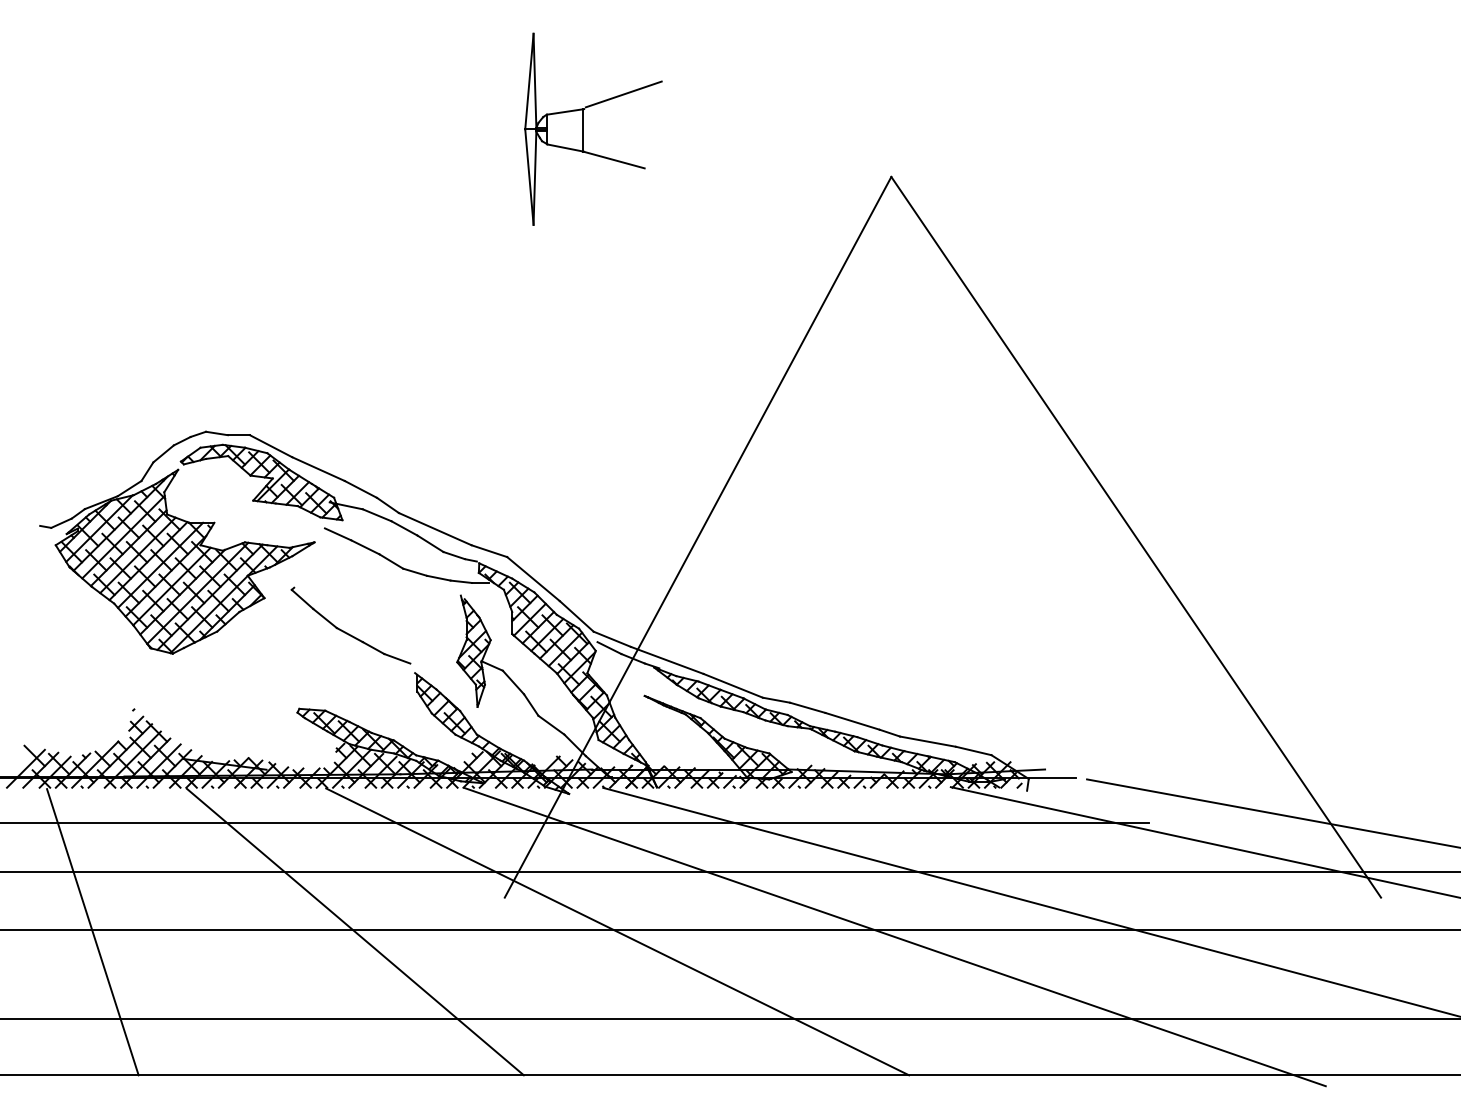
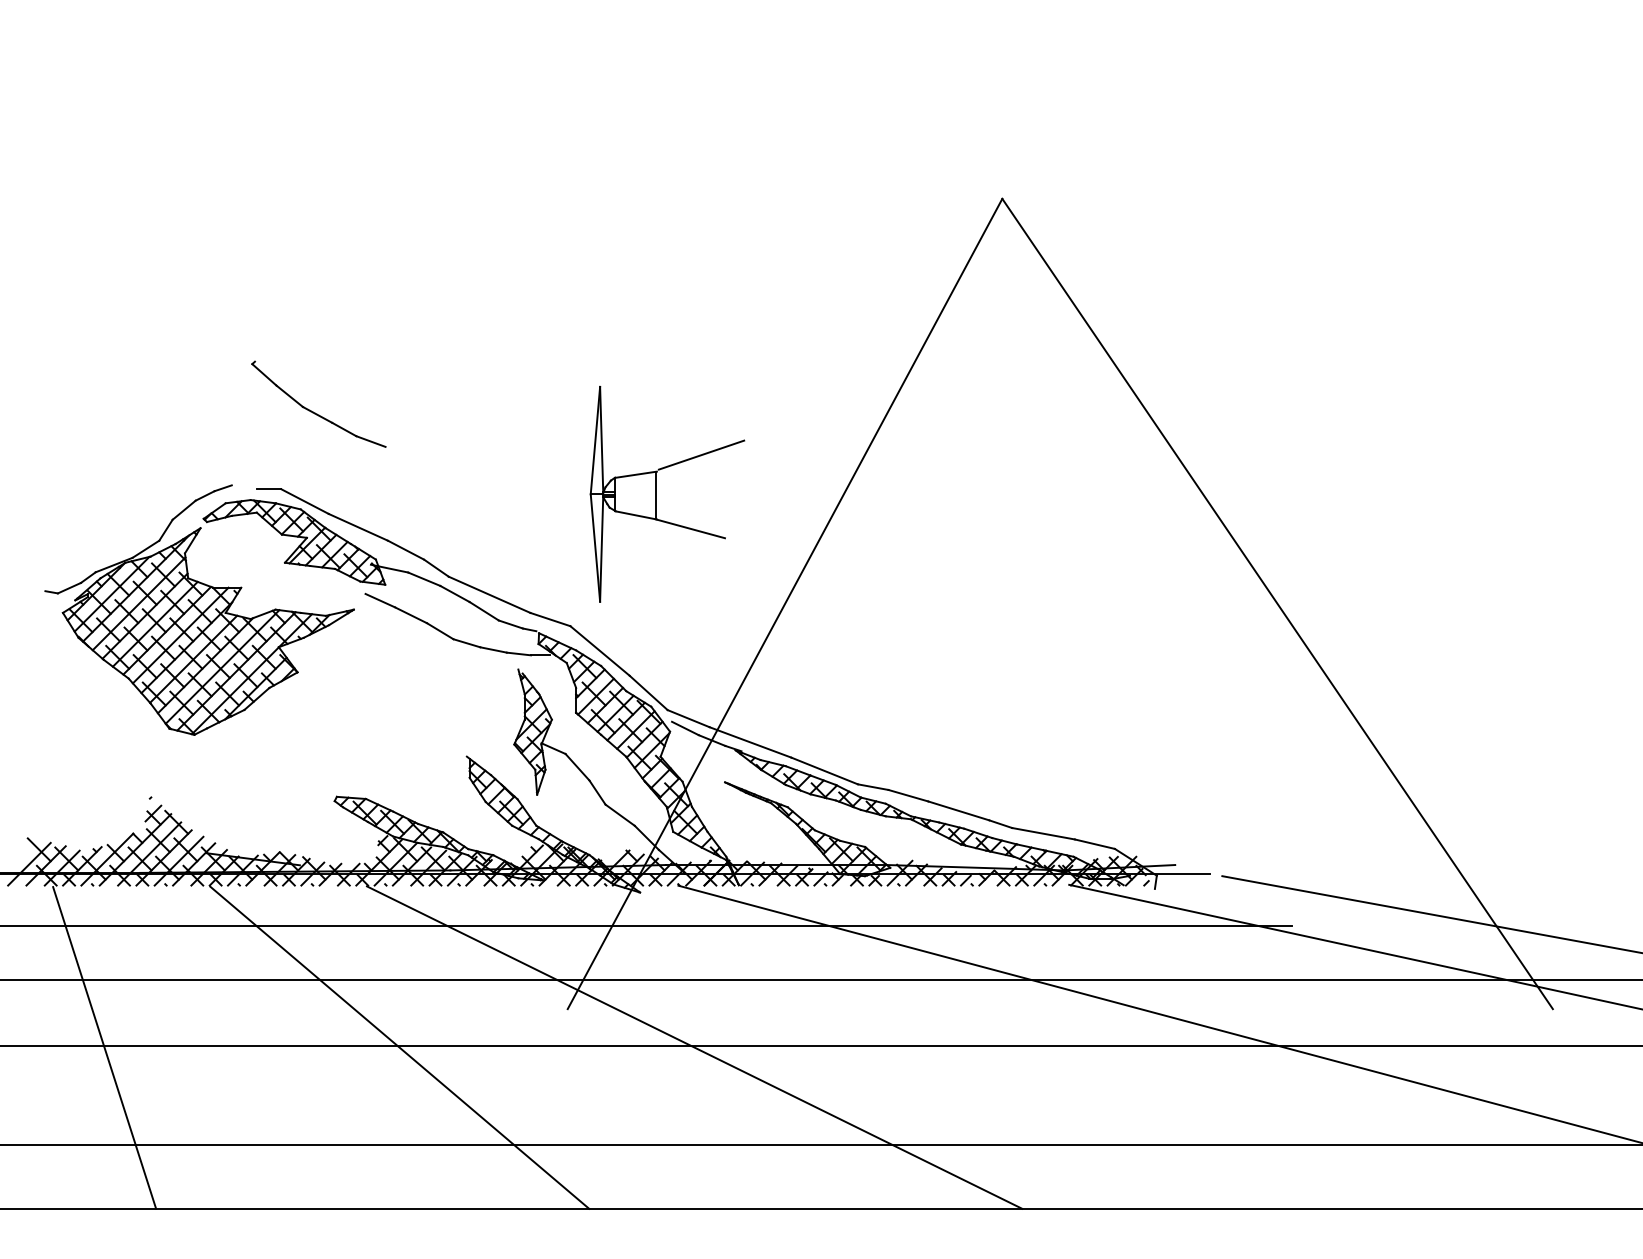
part: (583, 128) -> (656, 493), moved
line: (216, 433) -> (243, 487), removed
part: (346, 632) -> (313, 411), moved
line: (895, 937) -> (1006, 1053), removed

